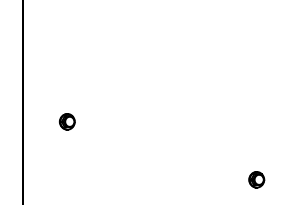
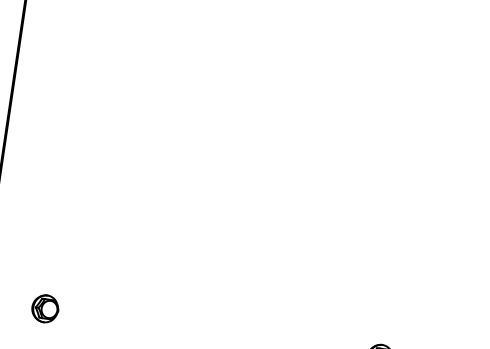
part: (67, 121) -> (45, 308), moved

